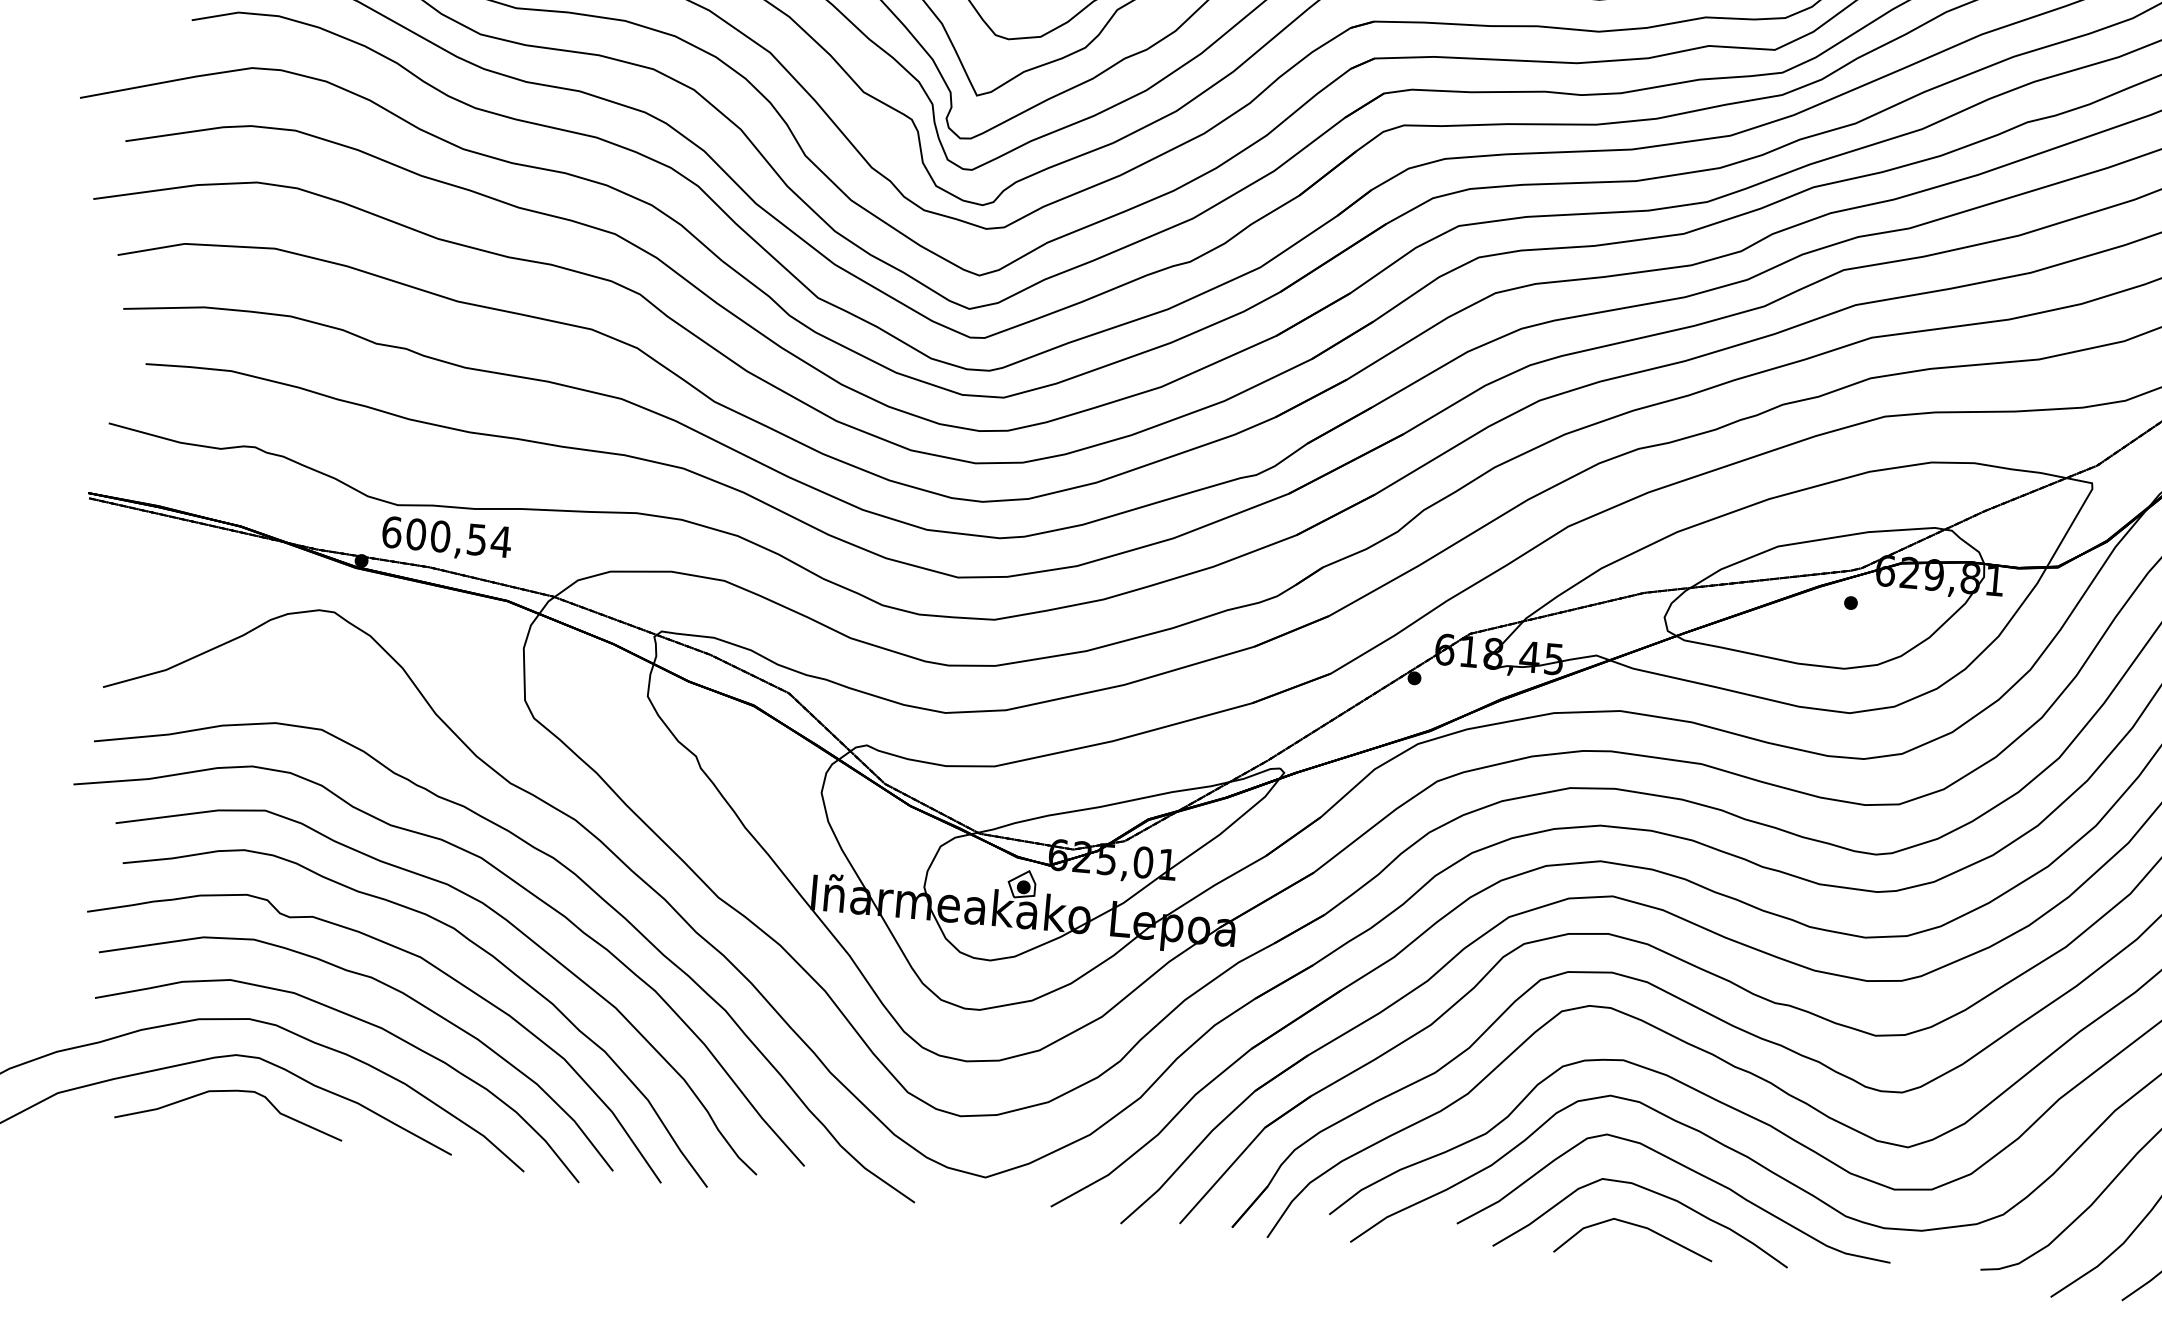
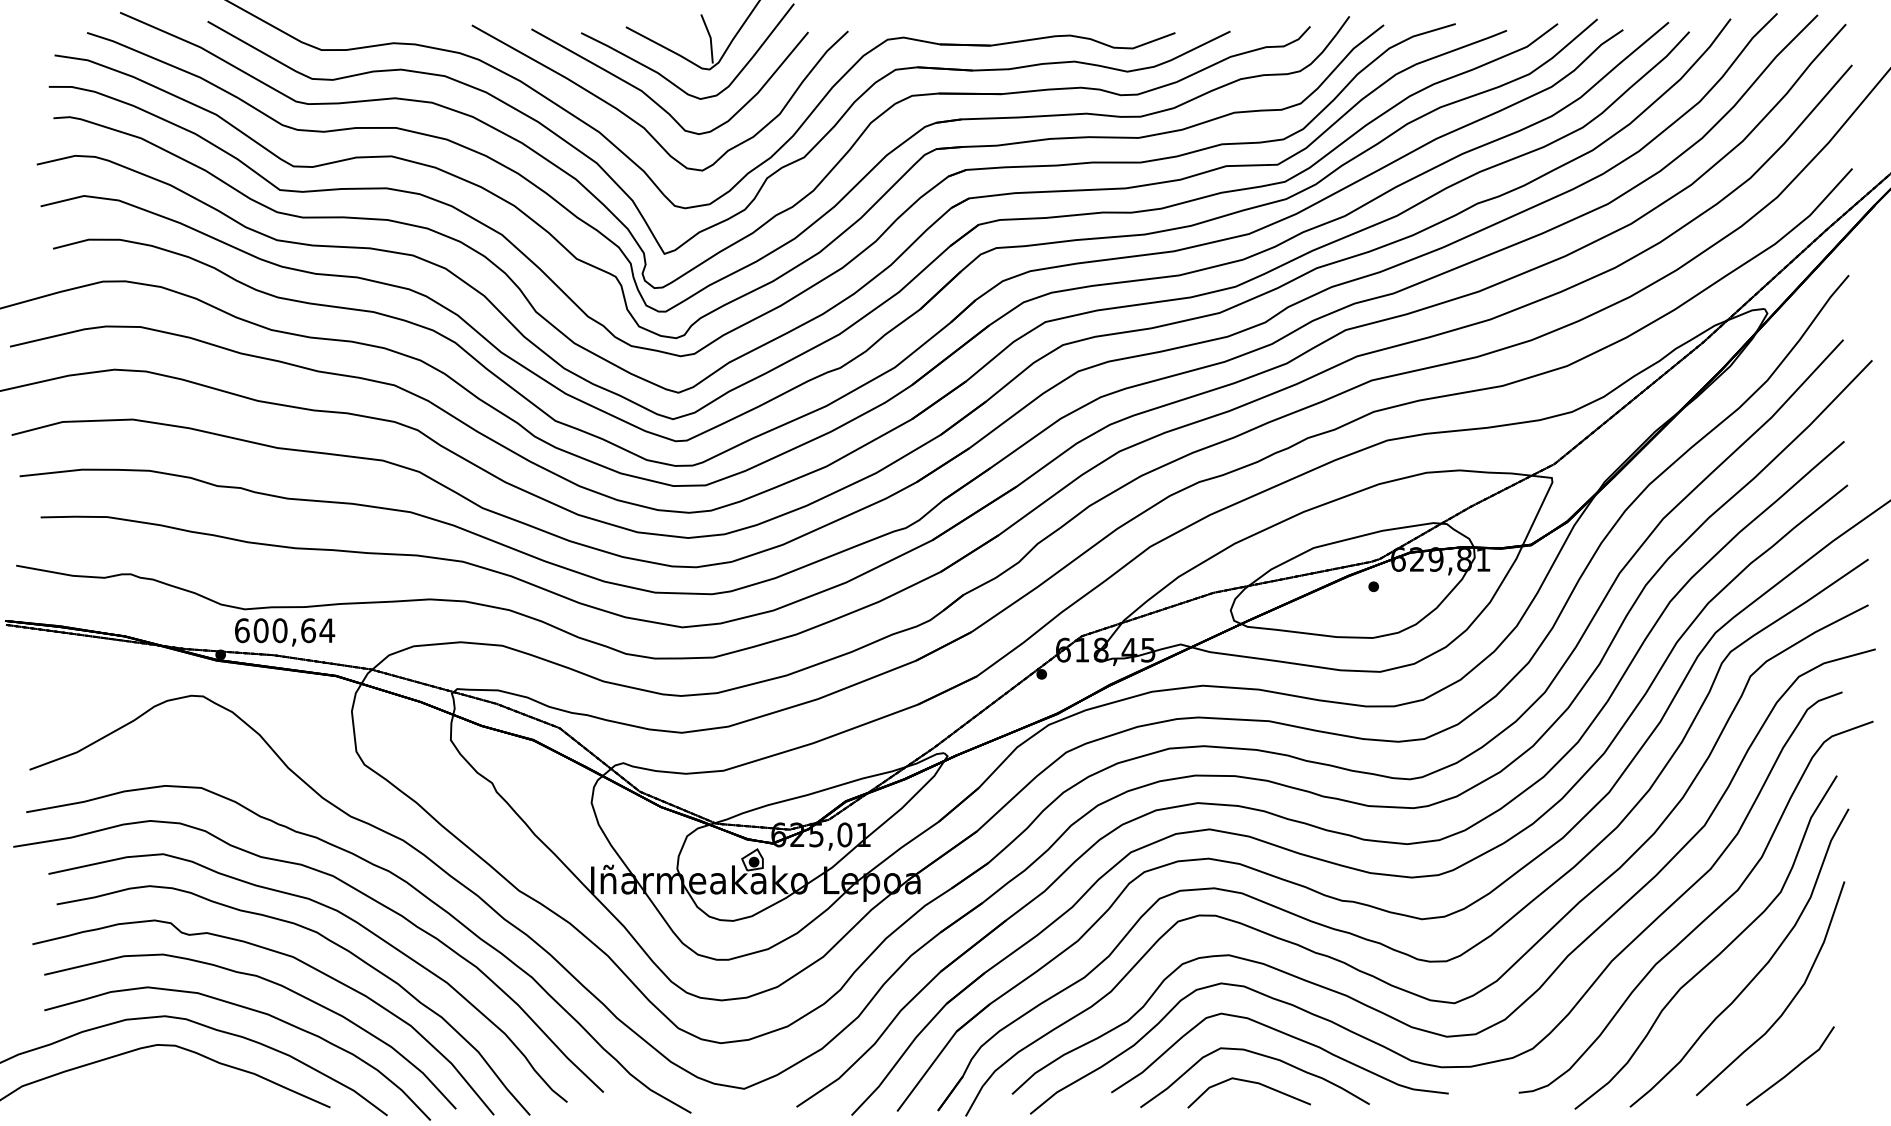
text: (477, 539) -> (308, 630), 600,54 -> 600,64
curve: (226, 1092) -> (152, 1074), removed

